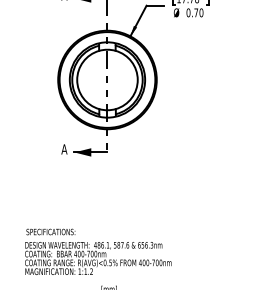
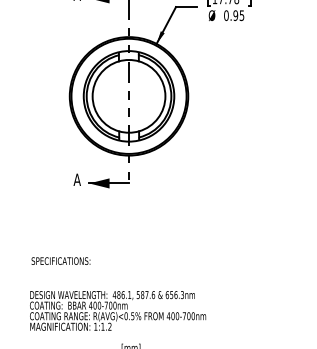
text: (198, 12) -> (238, 15), 0.70 -> 0.95
text: (50, 231) -> (60, 260), moved

